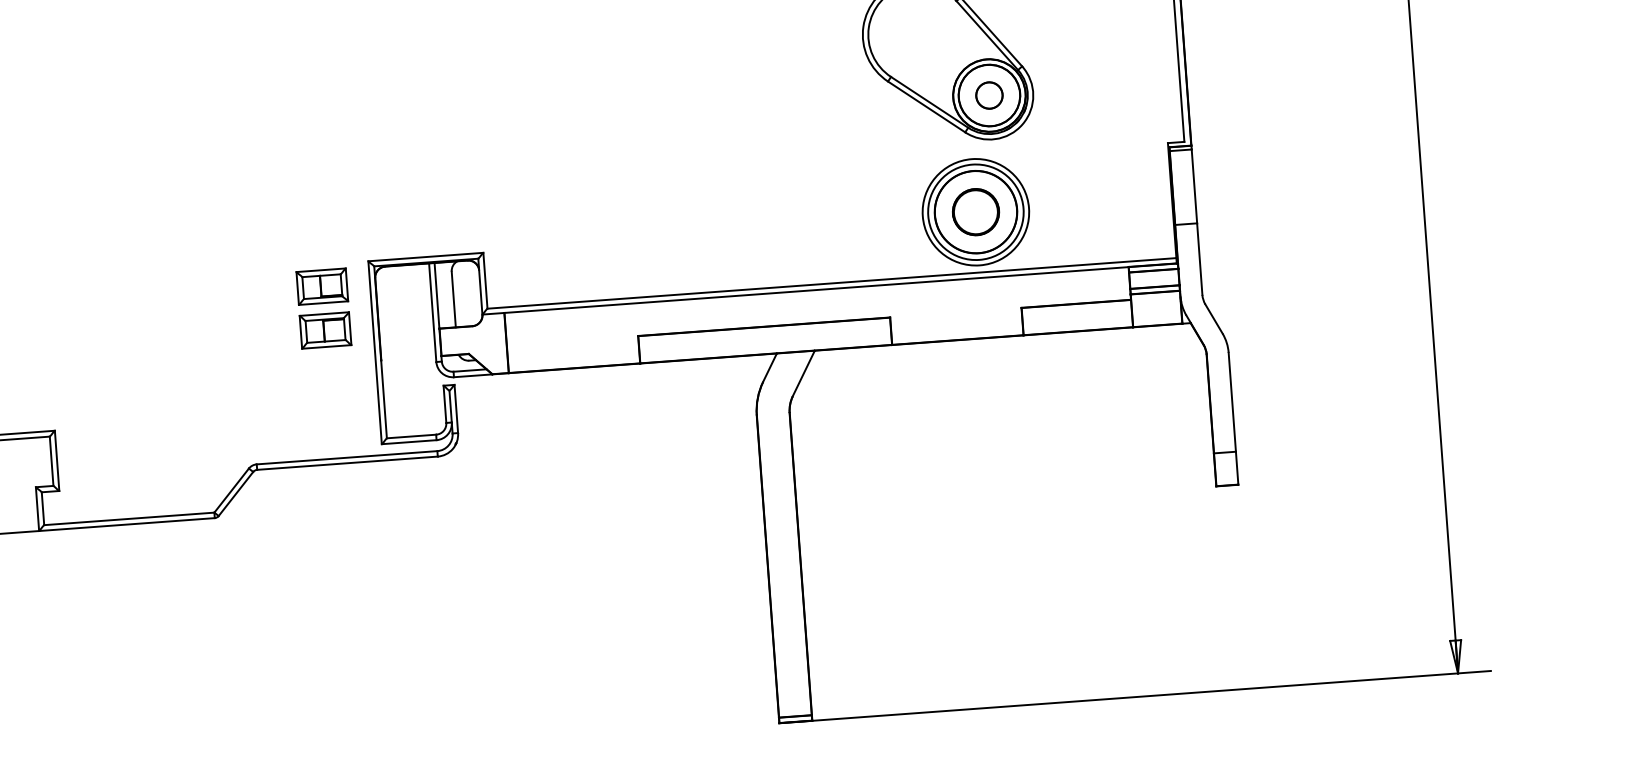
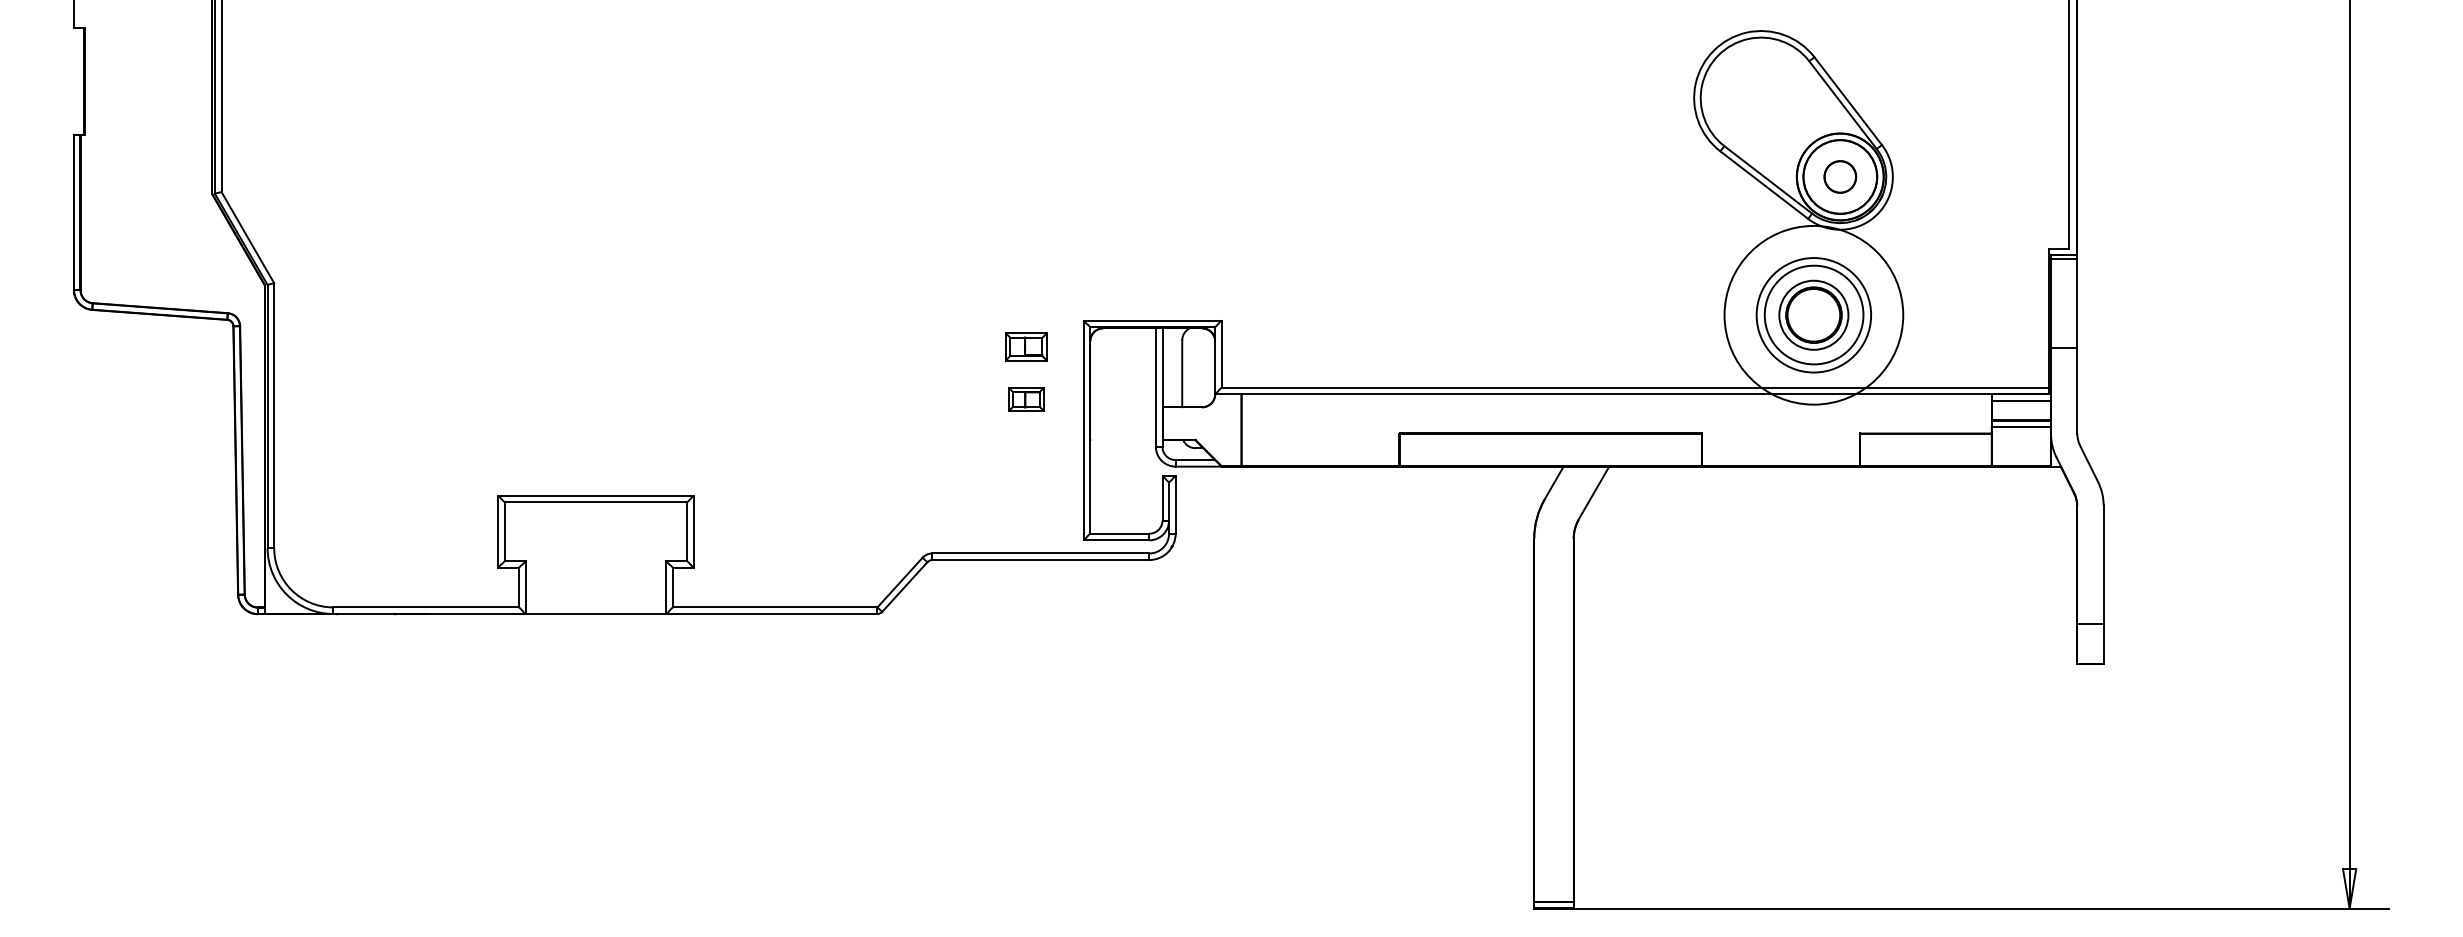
circle: (975, 211) -> (1813, 314), size x0.7
circle: (975, 212) -> (1813, 315), size x1.4
part: (322, 286) -> (1026, 346), size x0.7
part: (325, 330) -> (1026, 399), size x0.6

